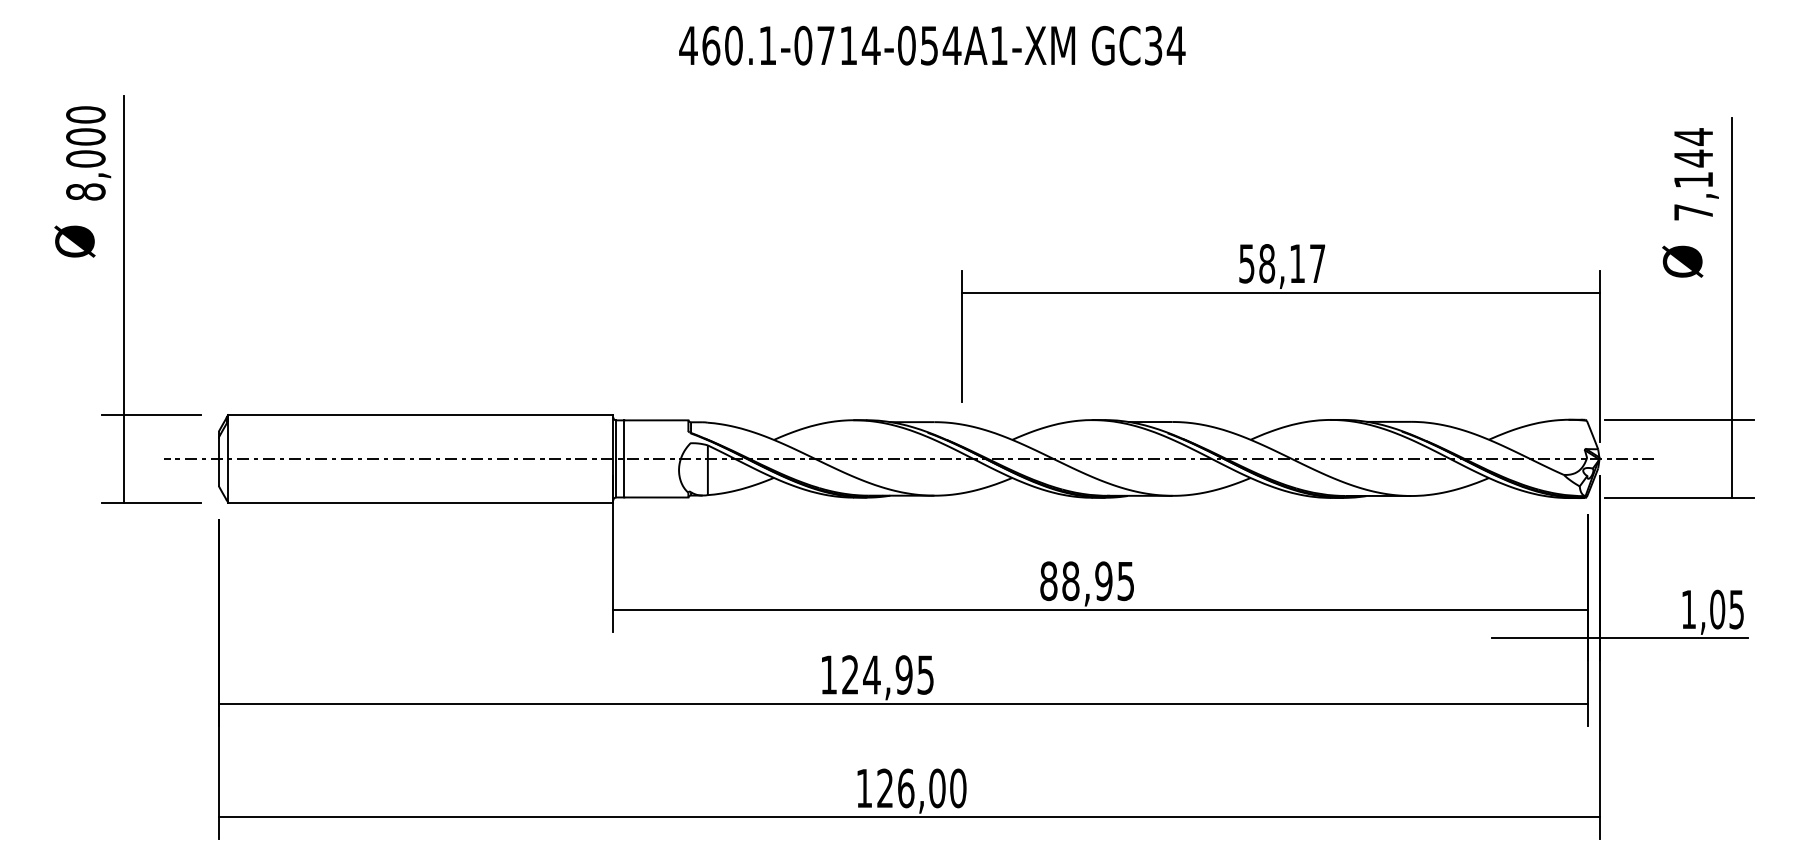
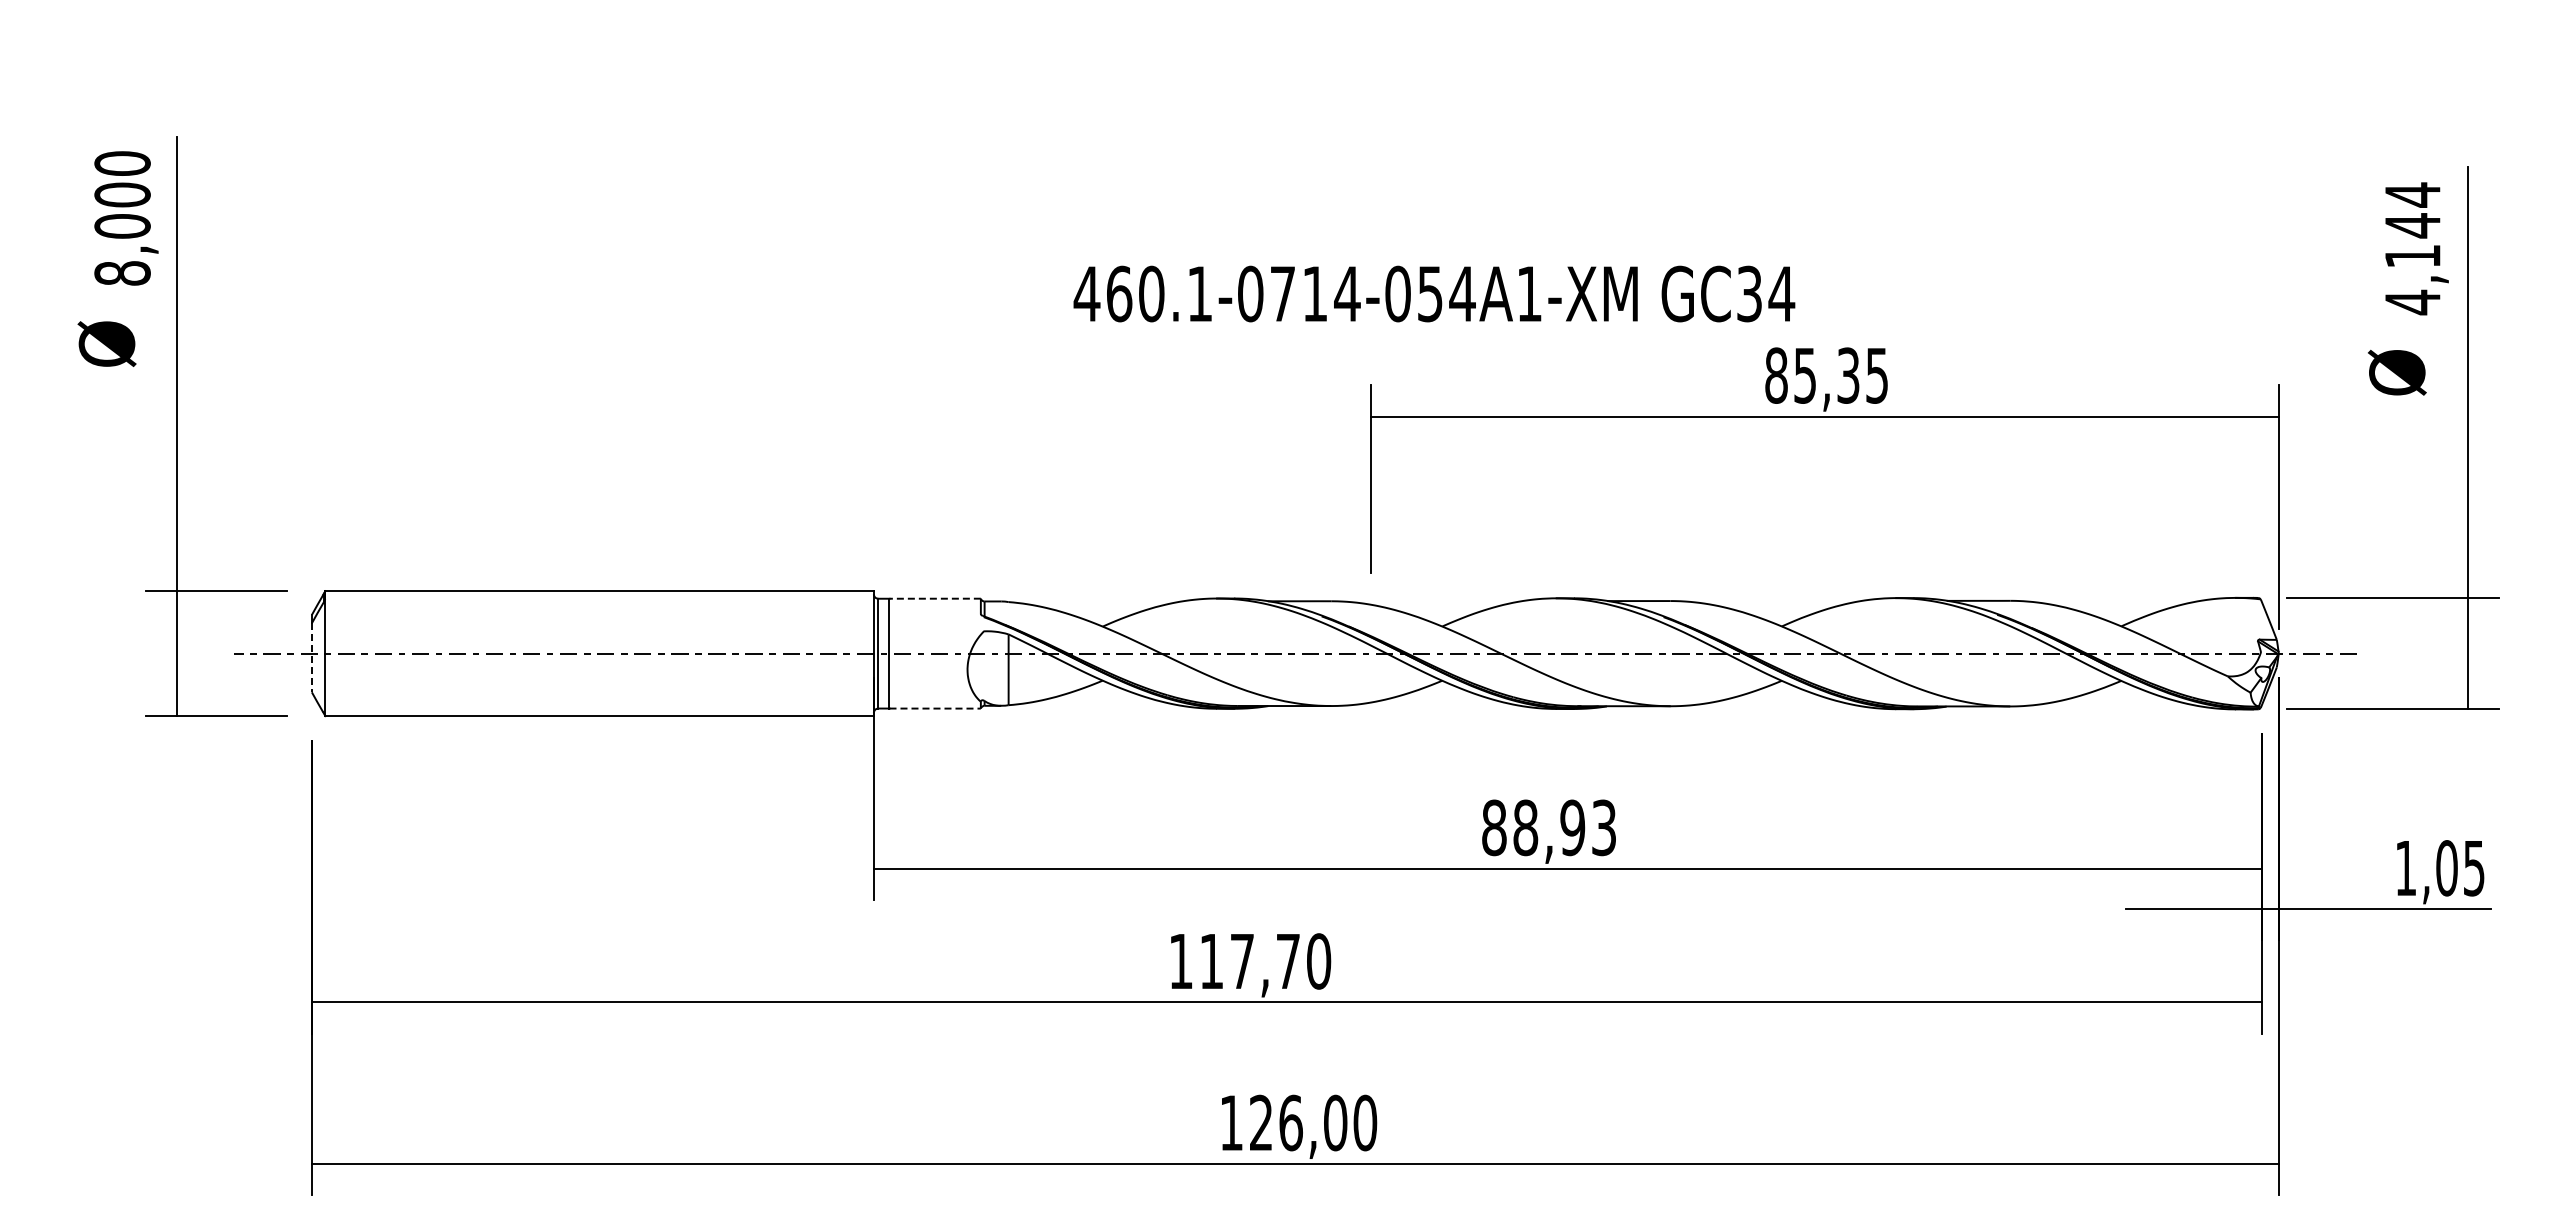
text: (932, 45) -> (1434, 293), moved
text: (1693, 212) -> (2412, 302), 7,144 -> 4,144
text: (1282, 263) -> (1826, 375), 58,17 -> 85,35
line: (656, 420) -> (935, 598), solid -> dashed
line: (218, 462) -> (311, 658), solid -> dashed
line: (656, 497) -> (935, 708), solid -> dashed
text: (1125, 580) -> (1603, 827), 88,95 -> 88,93
text: (888, 675) -> (1265, 961), 124,95 -> 117,70

